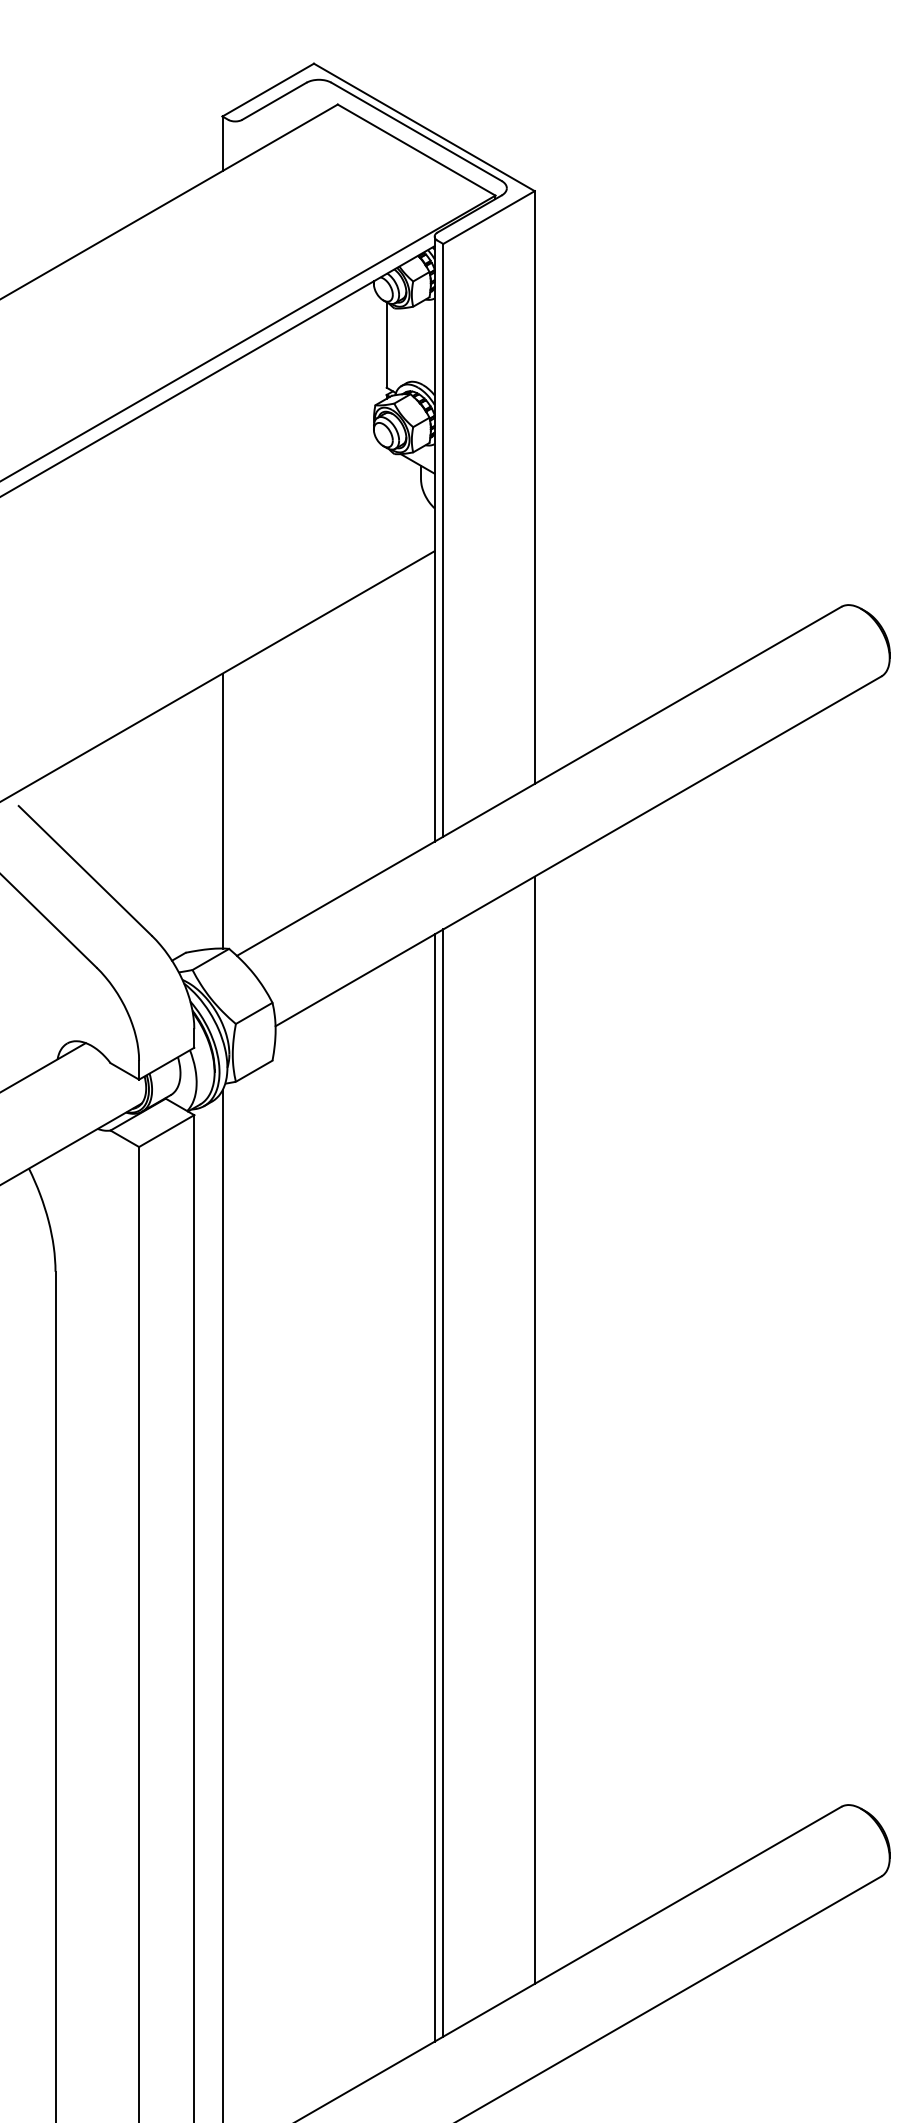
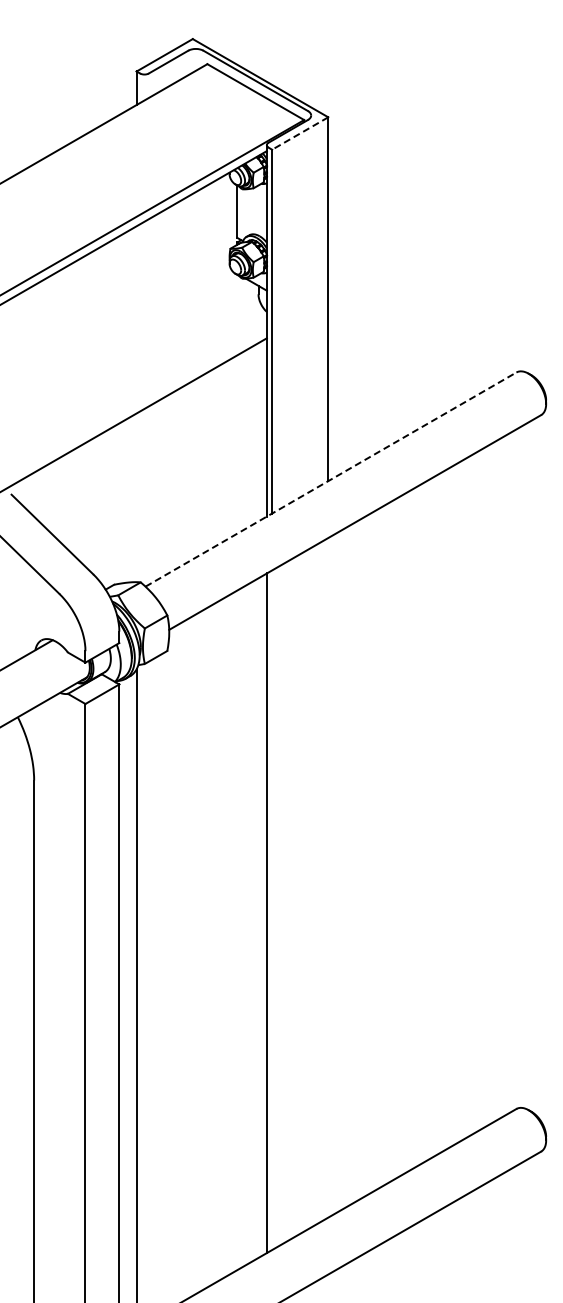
line: (487, 217) -> (299, 133), solid -> dashed
line: (539, 781) -> (331, 479), solid -> dashed
line: (222, 810) -> (136, 497), removed
line: (535, 1429) -> (328, 877), removed
line: (443, 1483) -> (272, 910), removed

